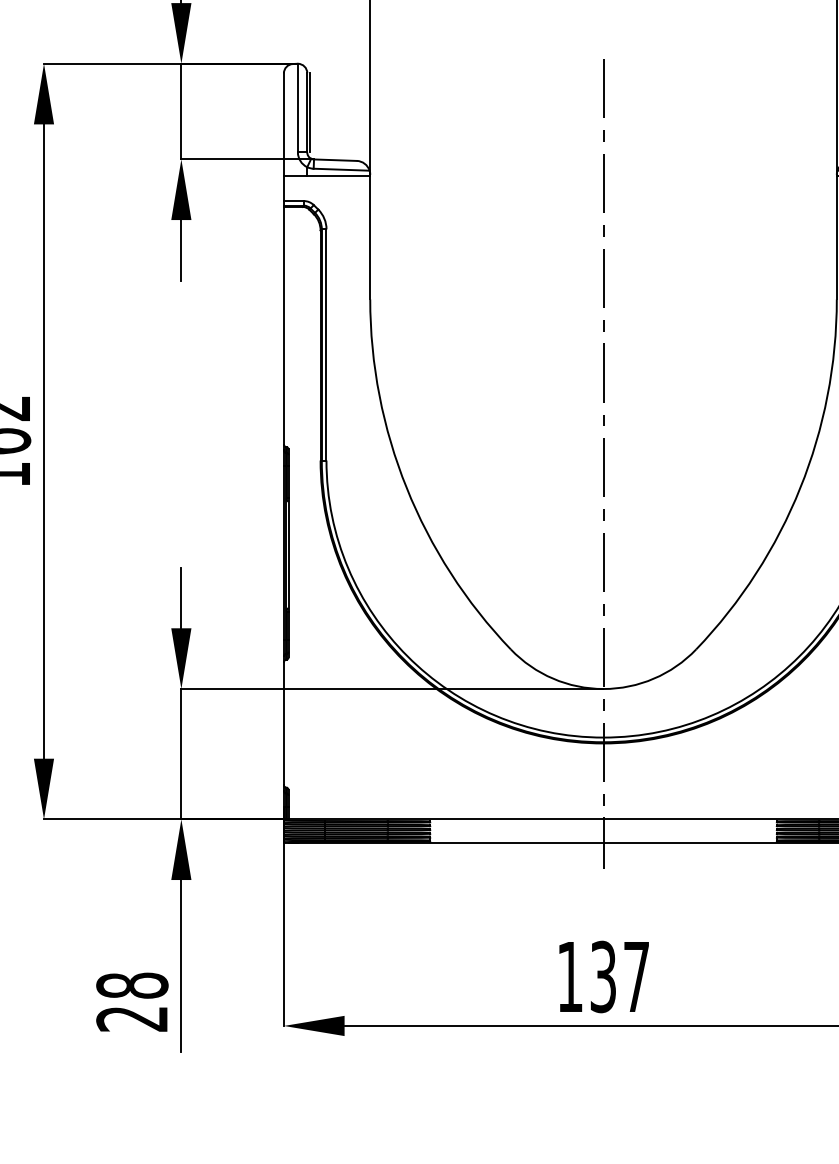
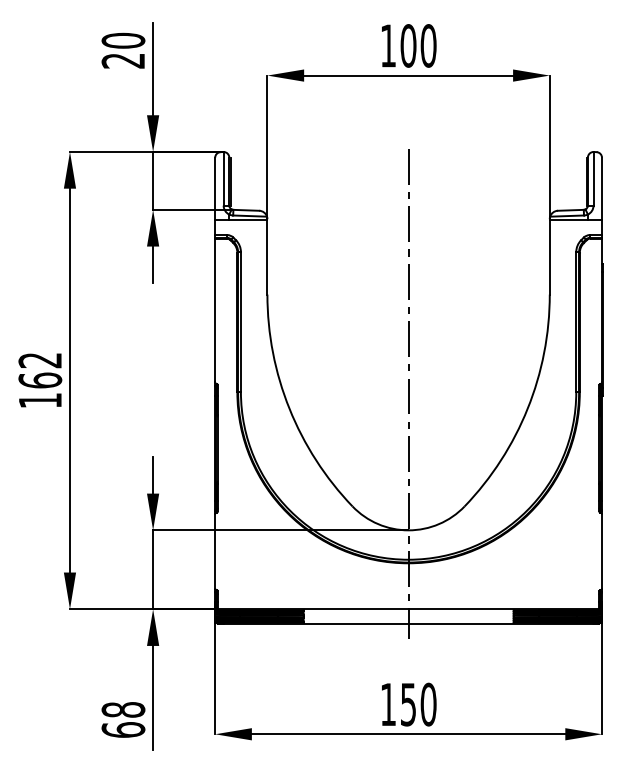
text: (619, 976) -> (418, 704), 137 -> 150
text: (132, 1018) -> (123, 729), 28 -> 68

